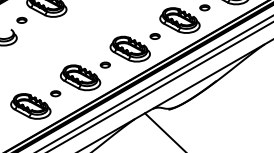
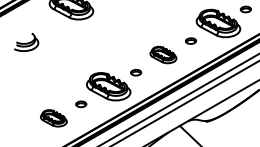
part: (21, 20) -> (43, 23), removed
part: (129, 48) -> (162, 54), size x0.6
part: (30, 106) -> (53, 118), size x0.6

